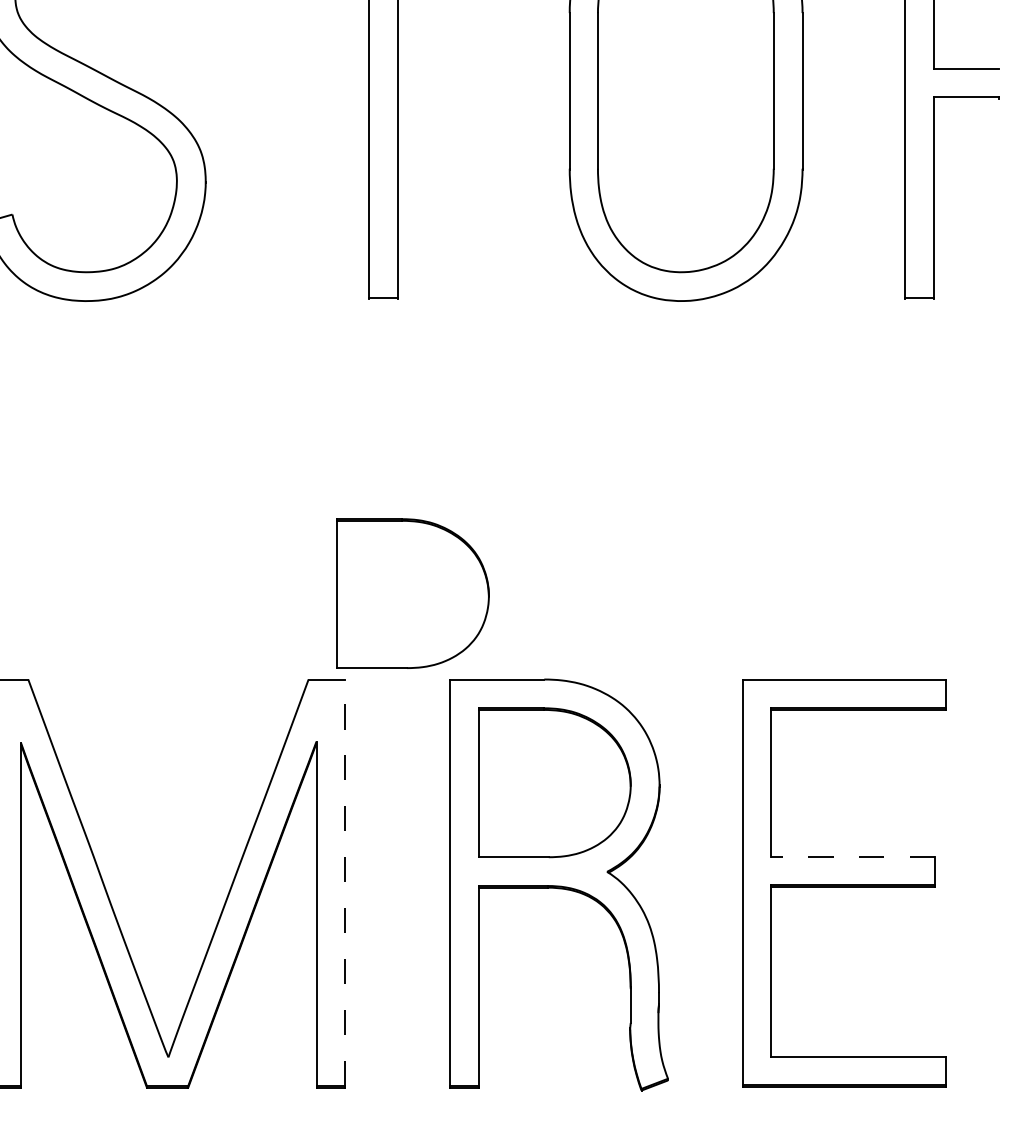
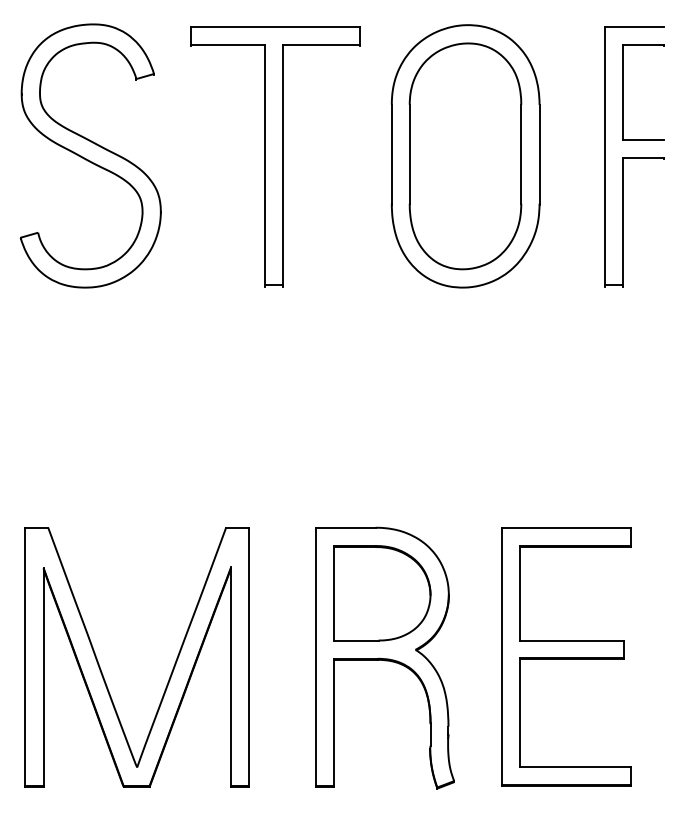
part: (413, 594) -> (292, 473), removed
line: (852, 857) -> (571, 640), dashed -> solid
line: (345, 882) -> (249, 656), dashed -> solid

